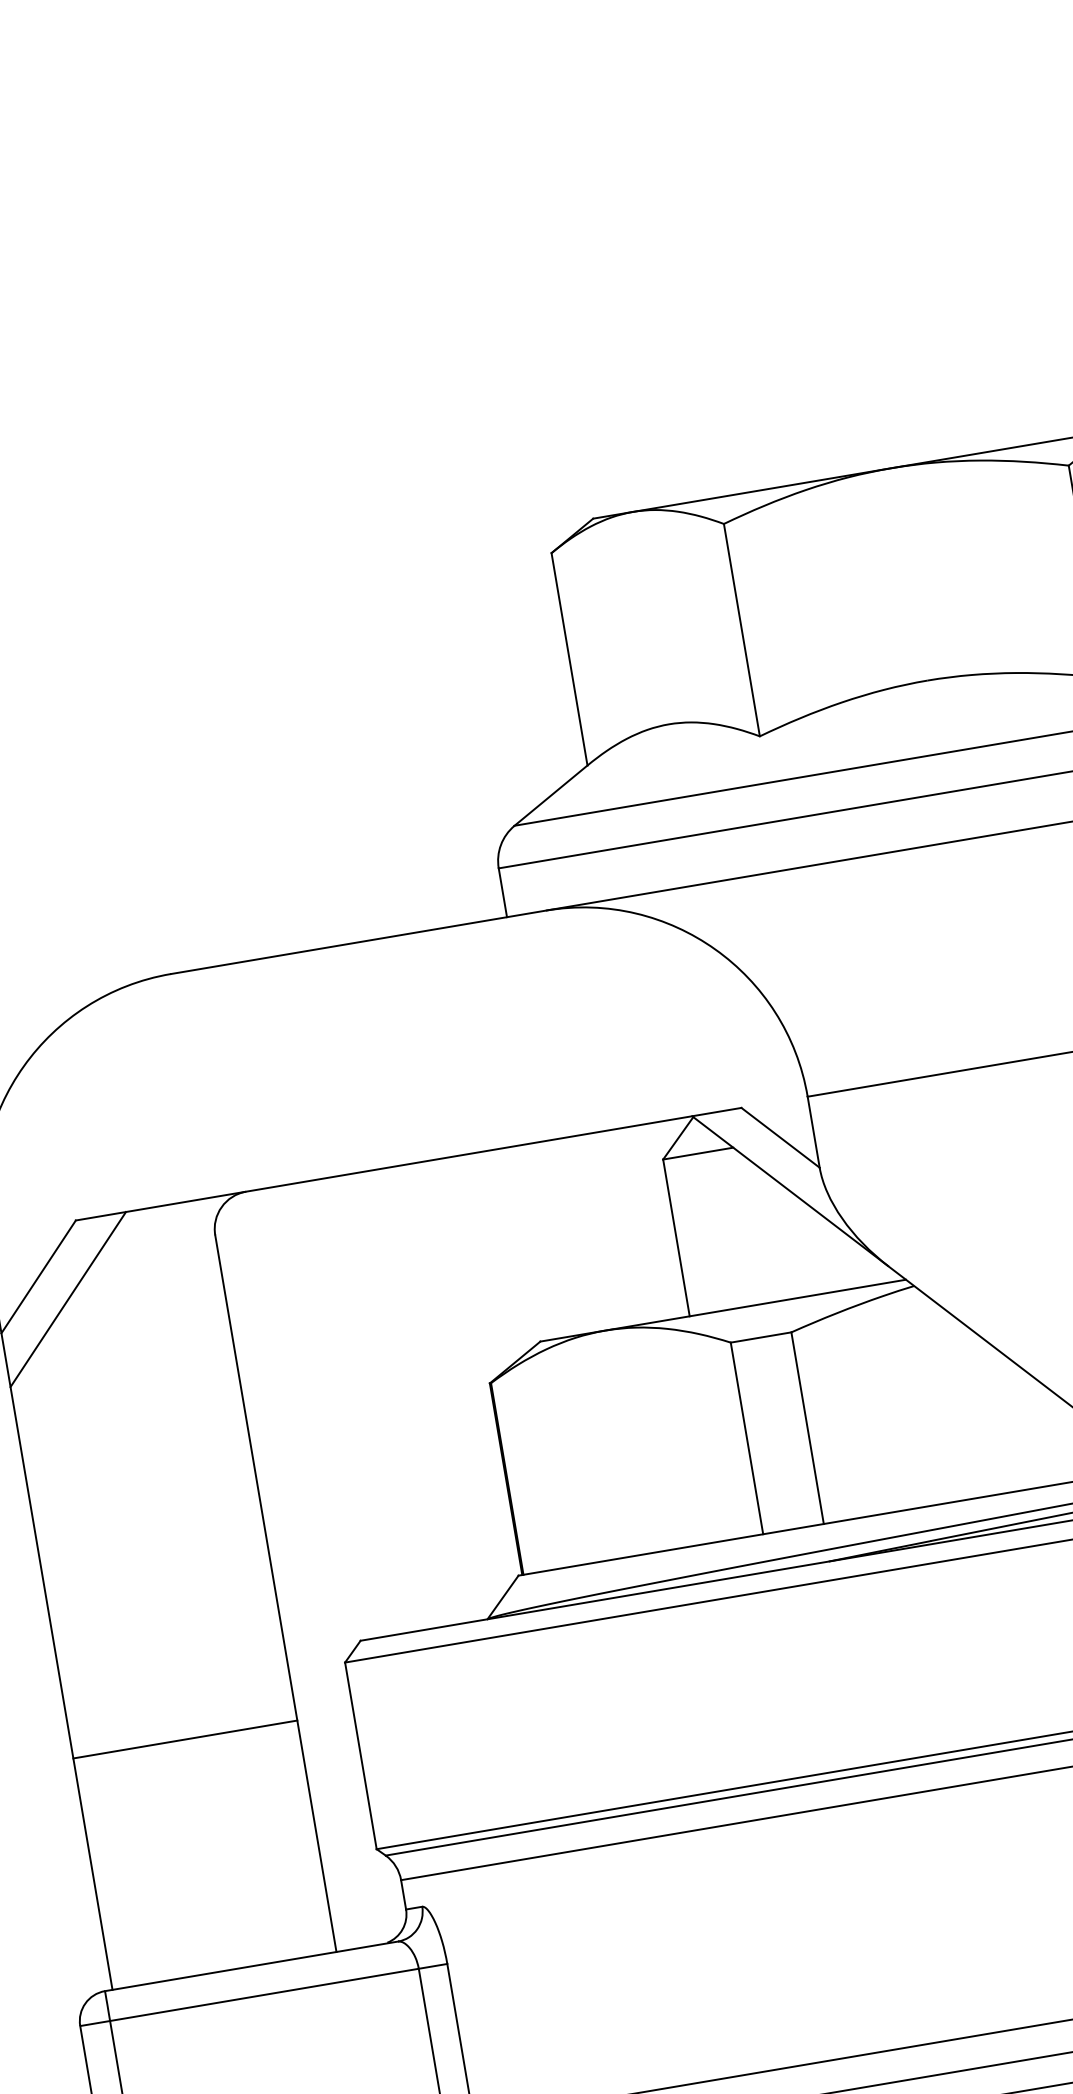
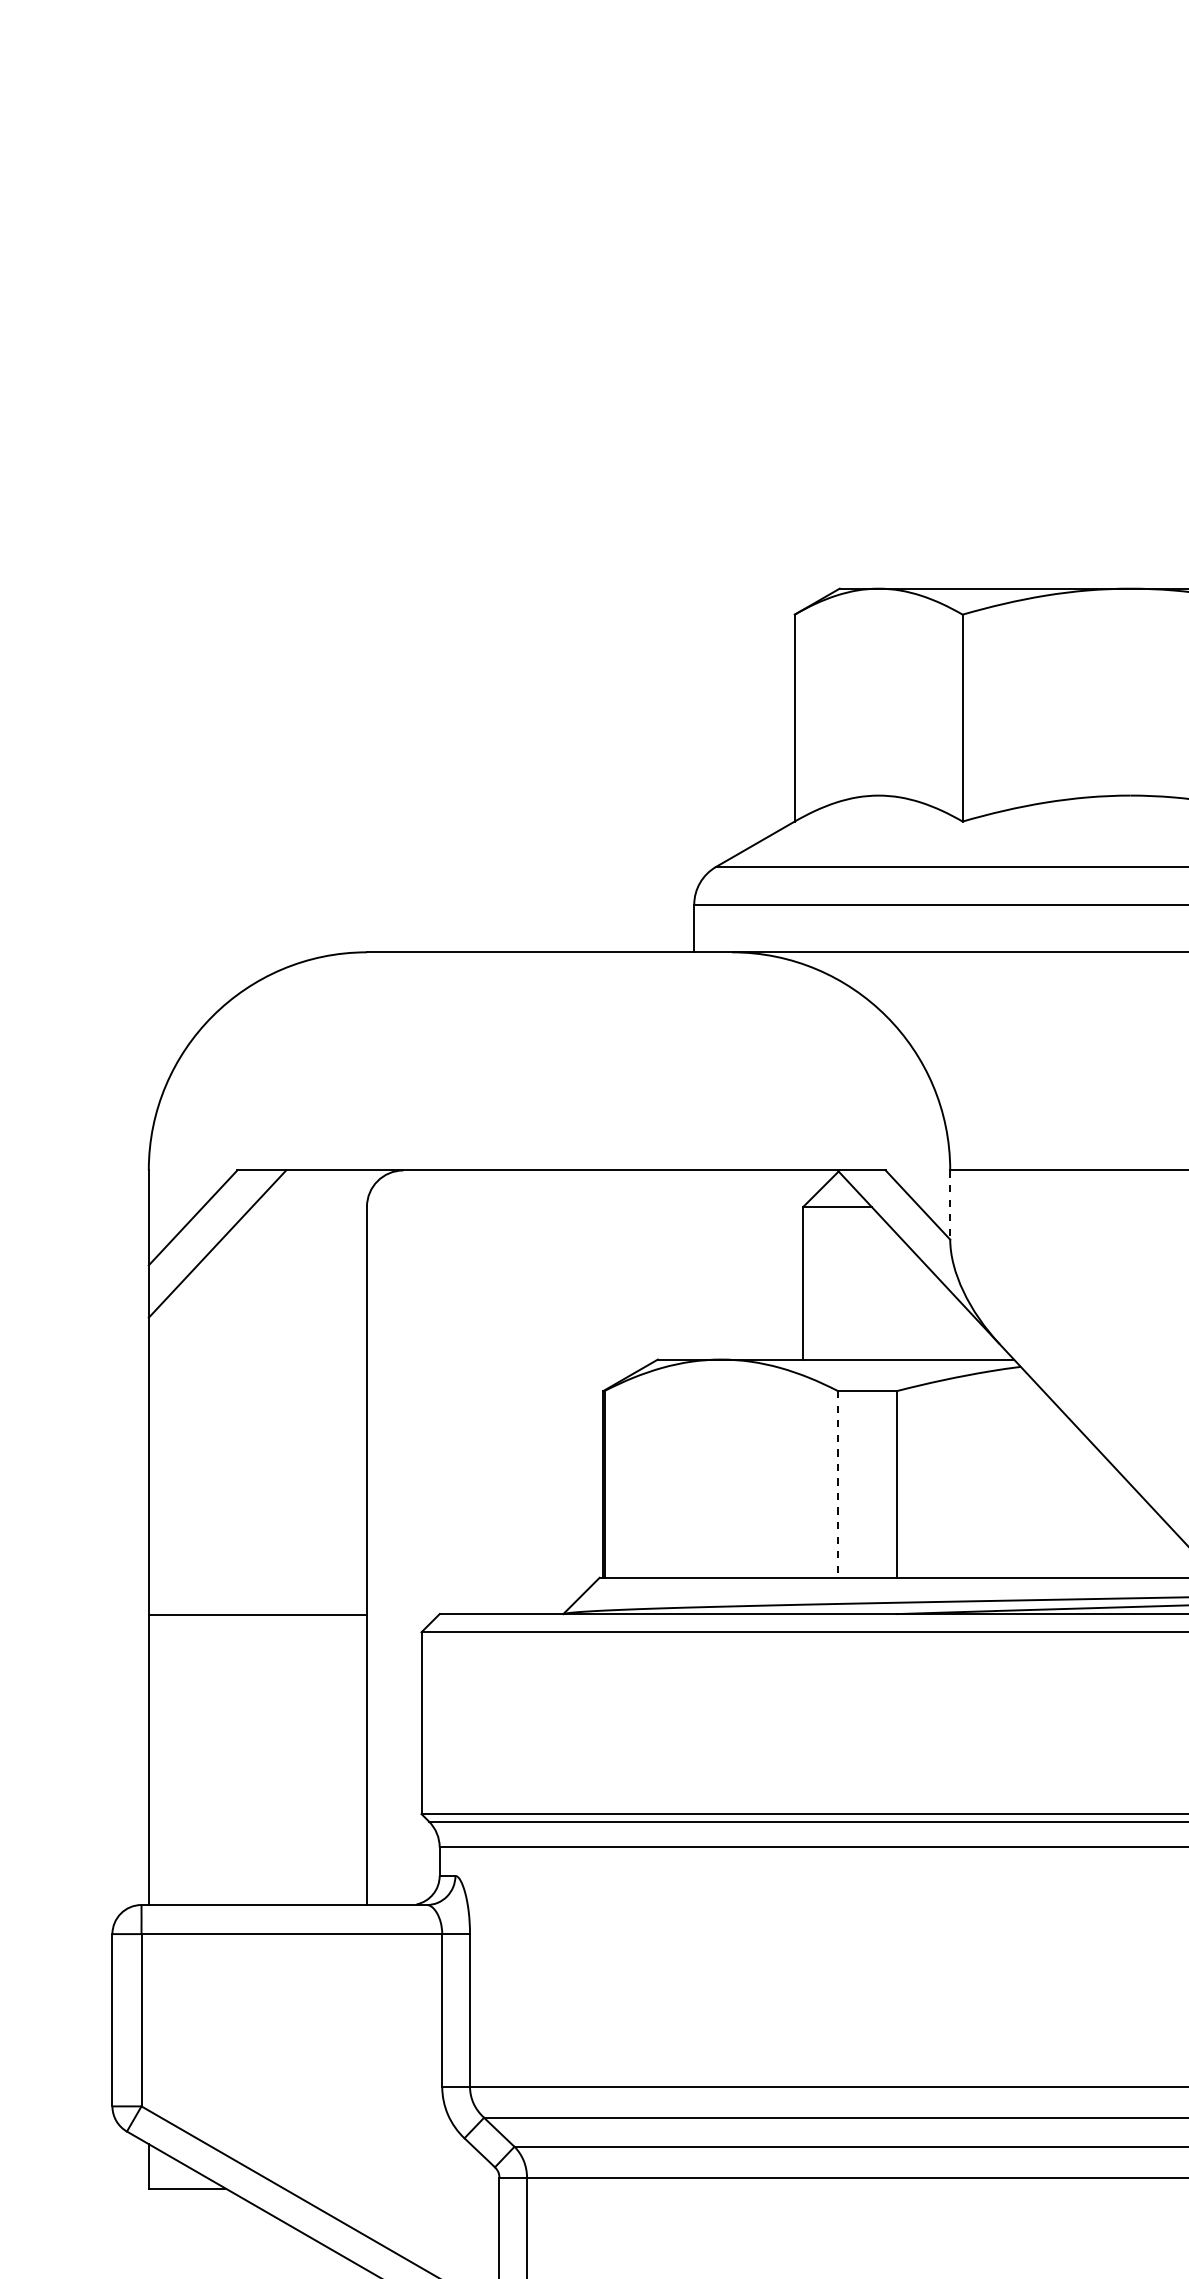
line: (814, 1132) -> (950, 1205), solid -> dashed
line: (747, 1438) -> (838, 1484), solid -> dashed
line: (184, 1739) -> (257, 1614), moved

